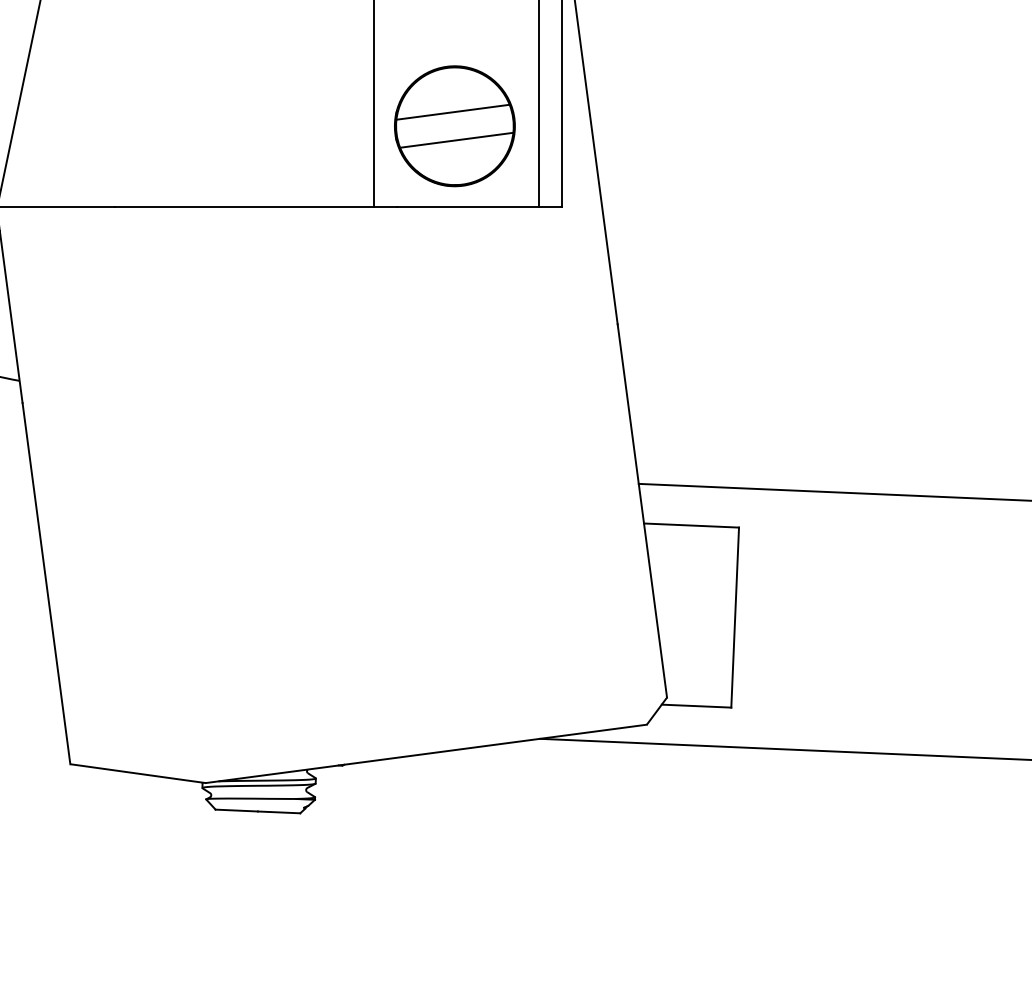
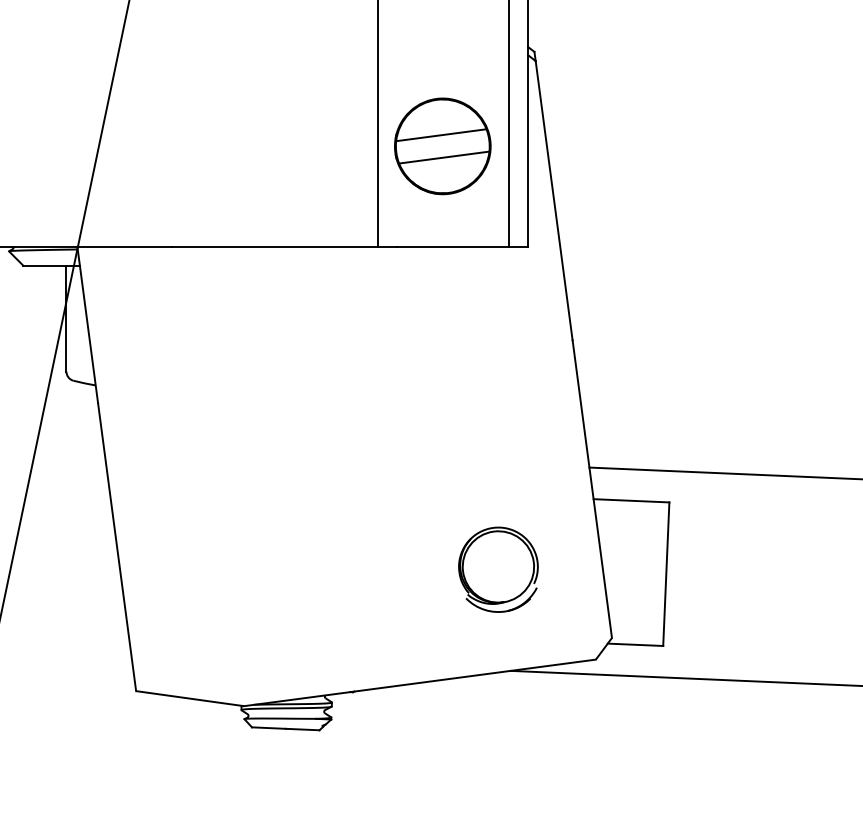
part: (454, 126) -> (442, 146), moved
part: (524, 611) -> (498, 569), added

